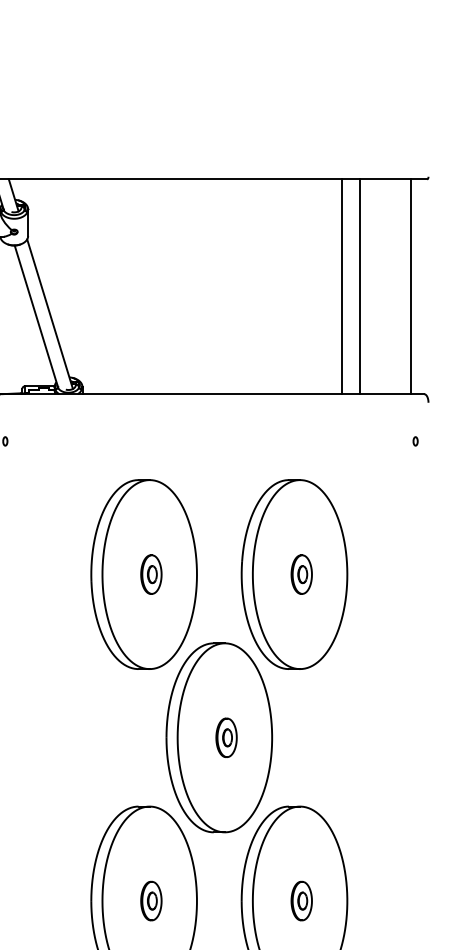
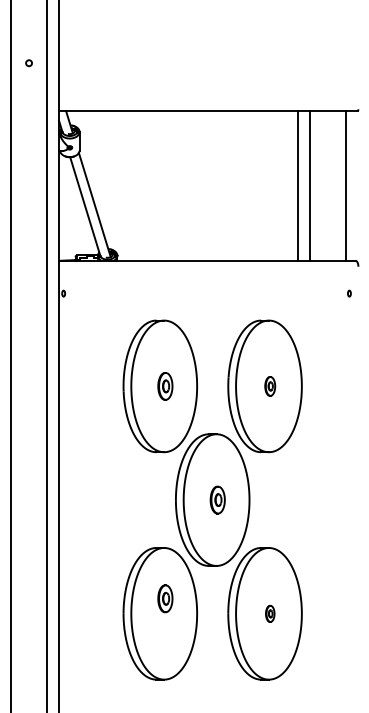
part: (302, 574) -> (270, 386), size x0.7
part: (151, 900) -> (165, 598), moved
part: (302, 900) -> (270, 613), size x0.6

